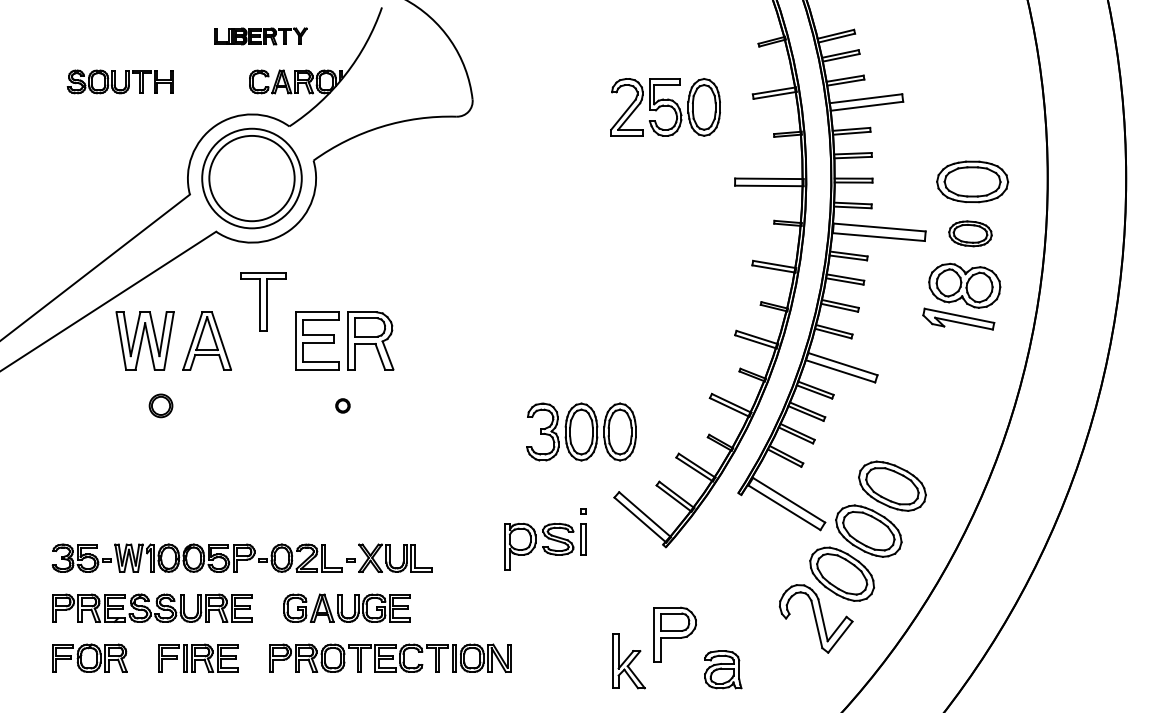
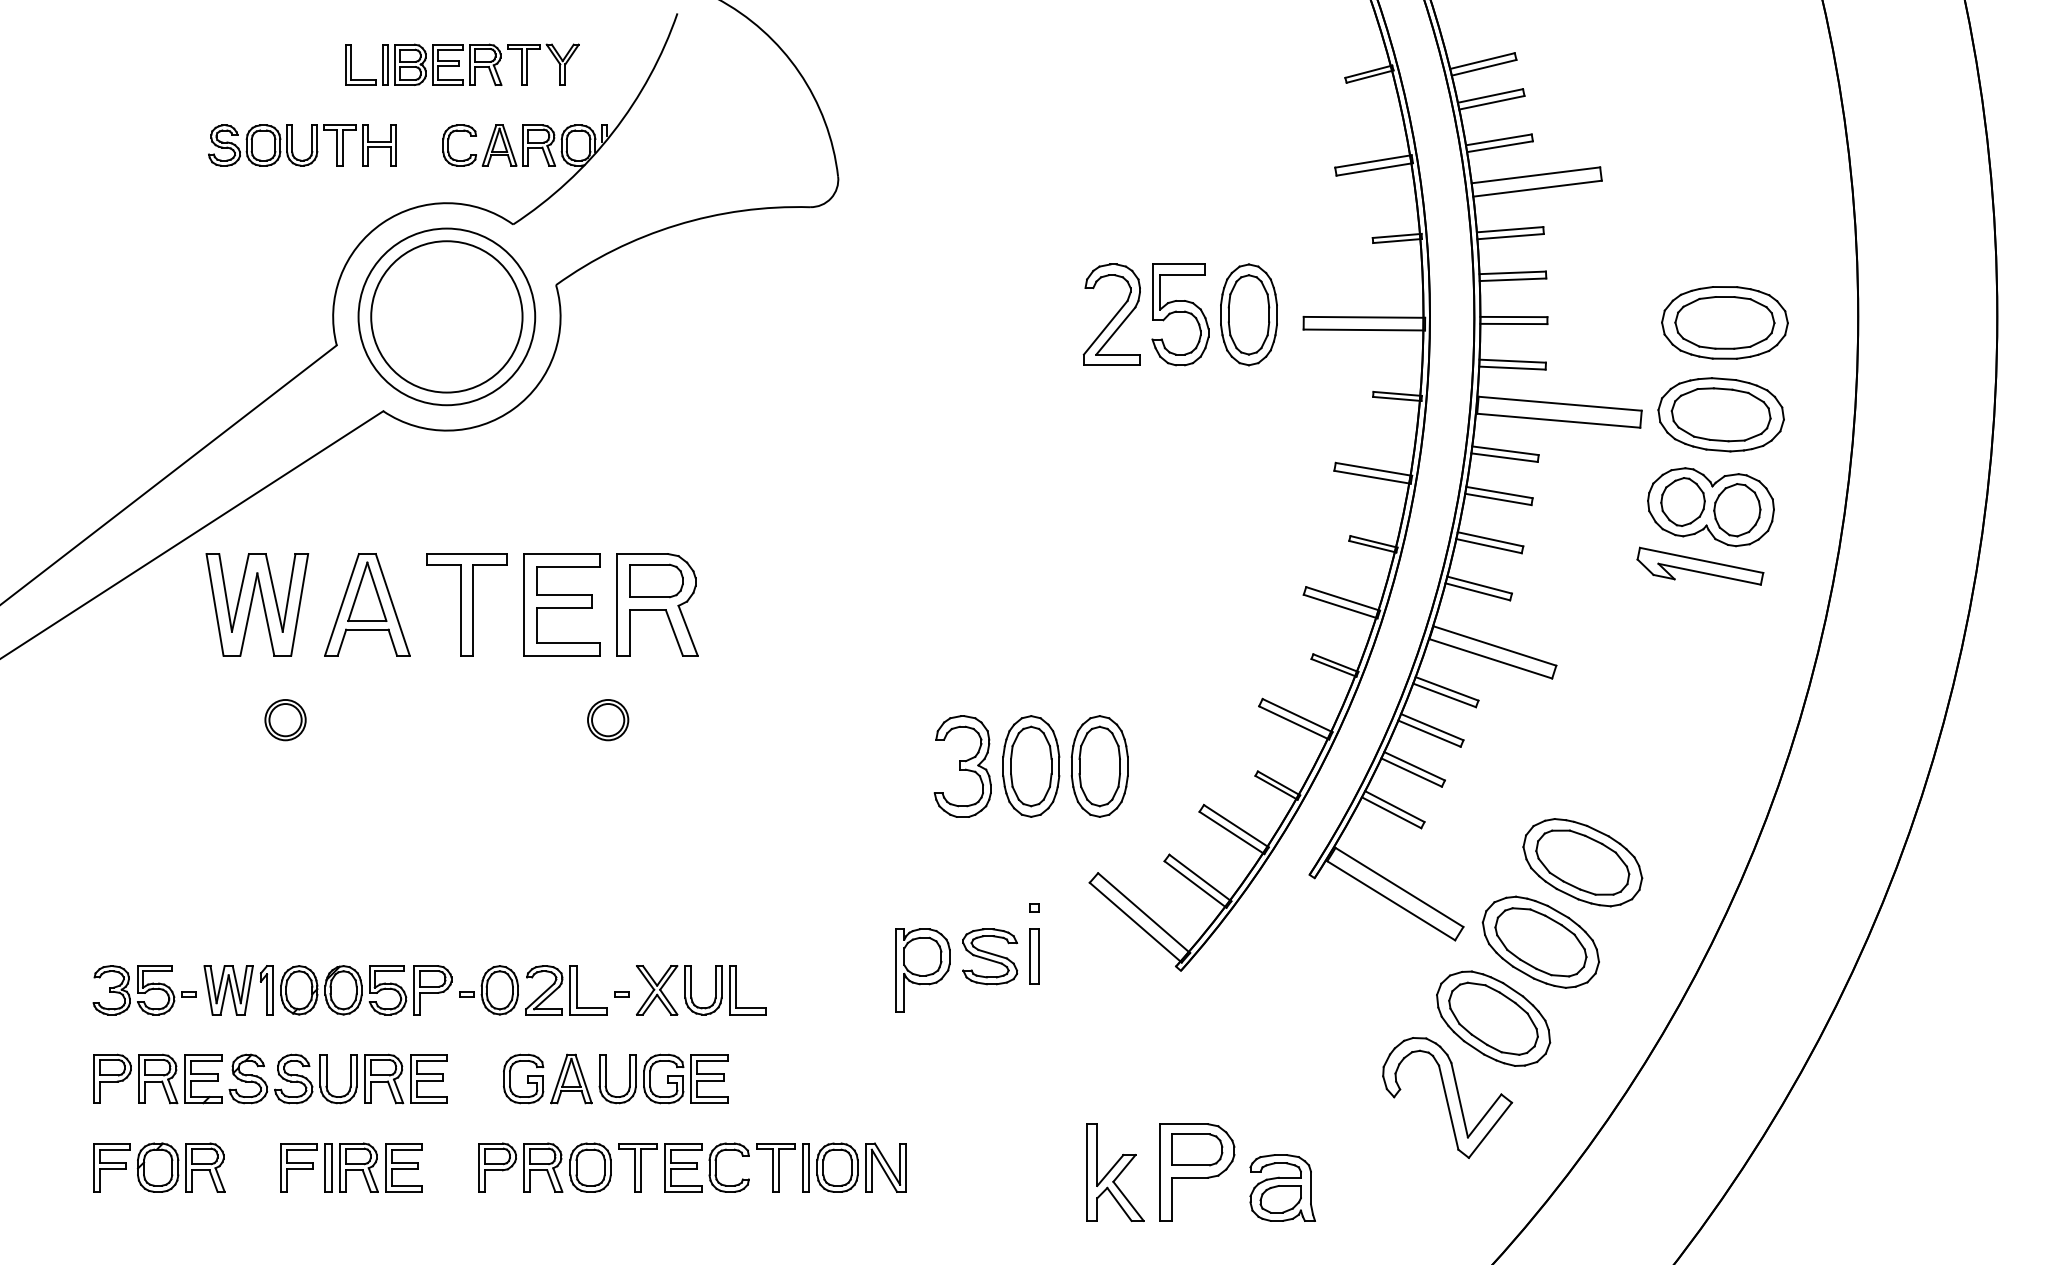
part: (260, 36) -> (461, 64), size x1.43
part: (119, 81) -> (300, 144), moved
part: (665, 107) -> (1180, 315), moved
part: (970, 233) -> (1721, 414), size x1.67
part: (263, 301) -> (467, 604), moved
part: (342, 405) -> (607, 719), size x1.67
part: (674, 634) -> (1196, 1171), moved

